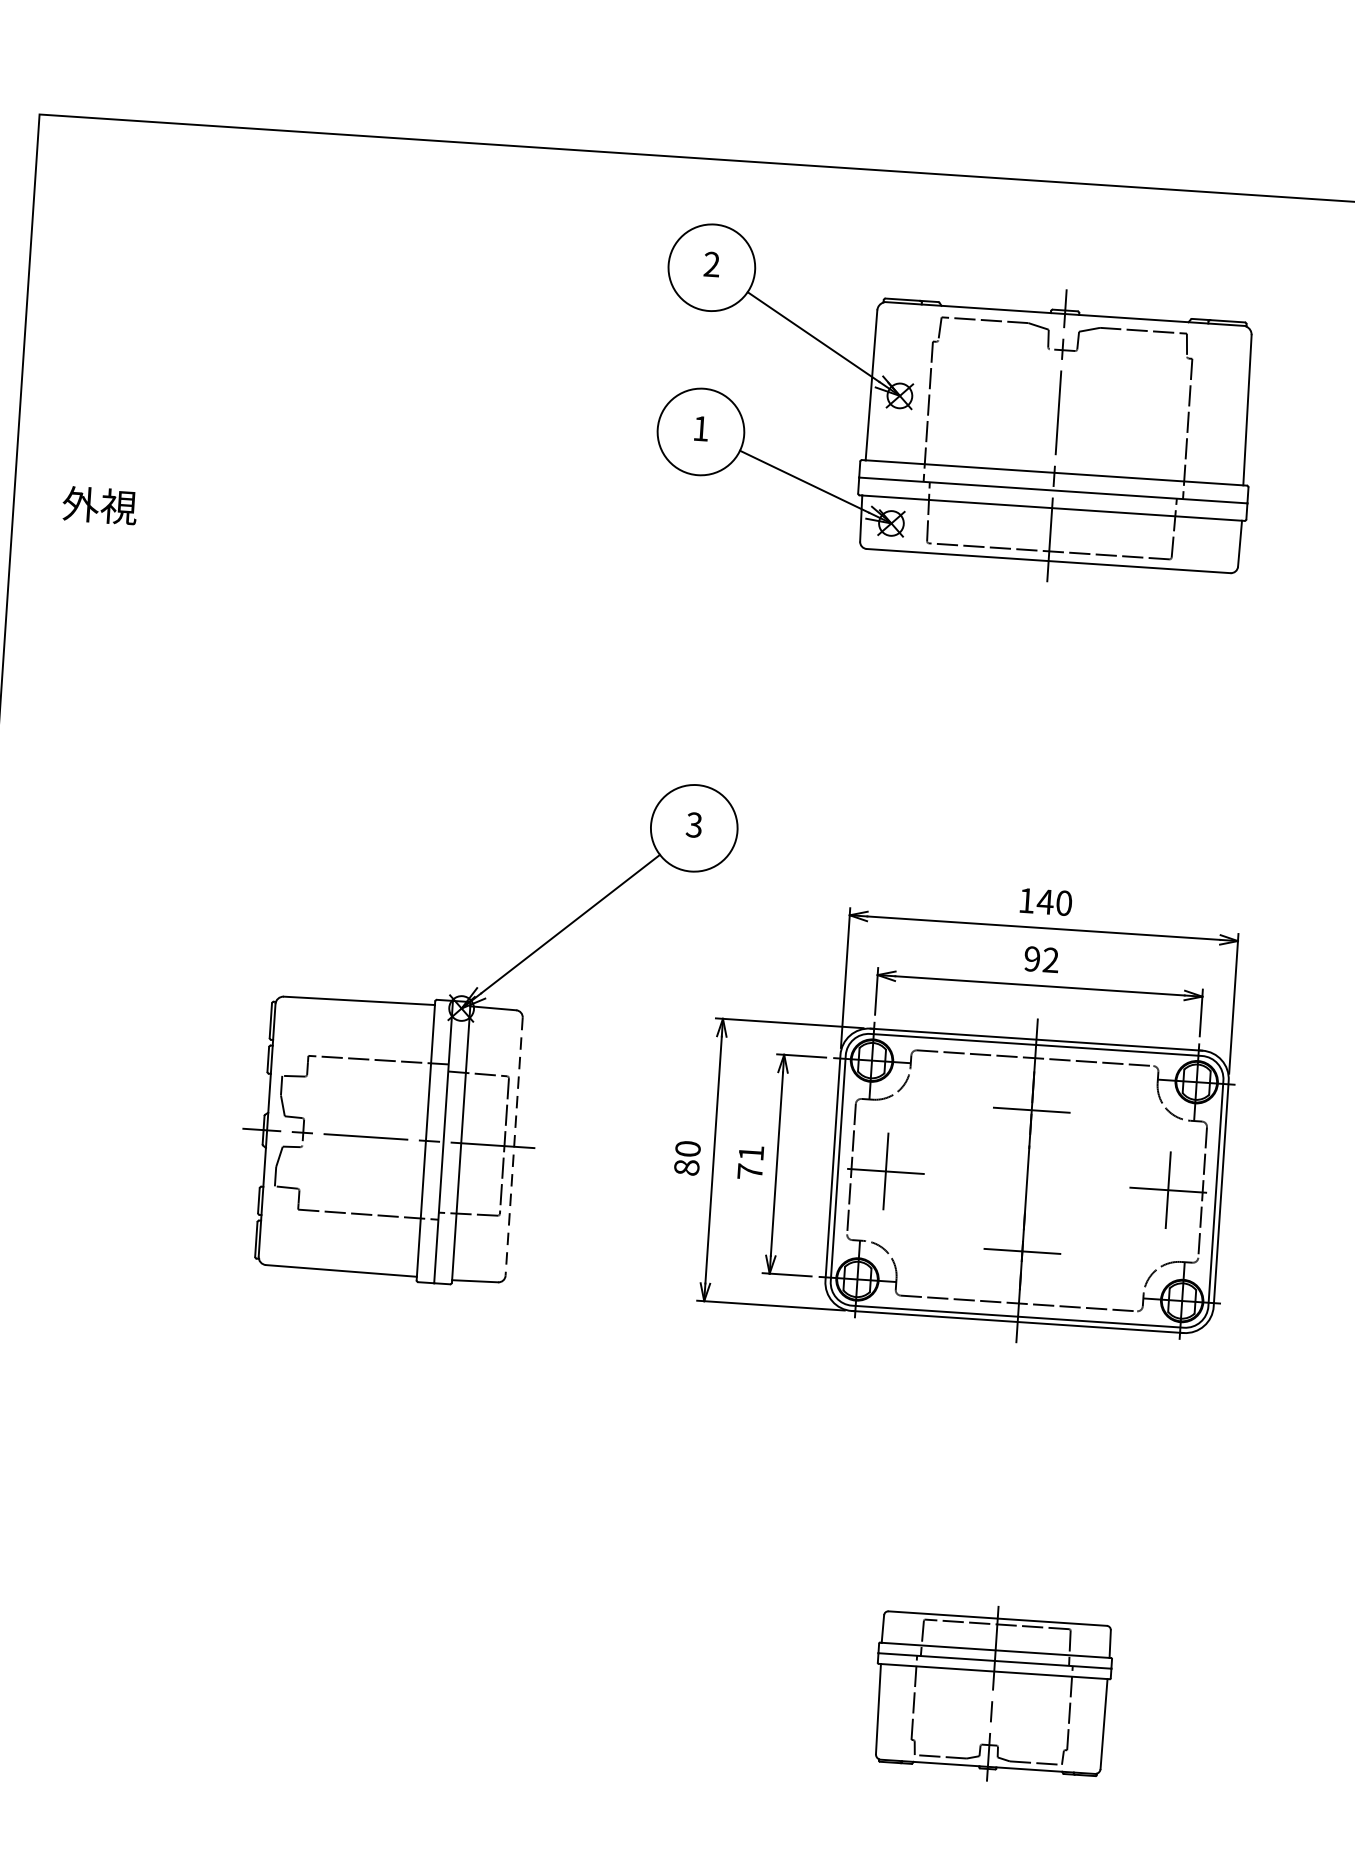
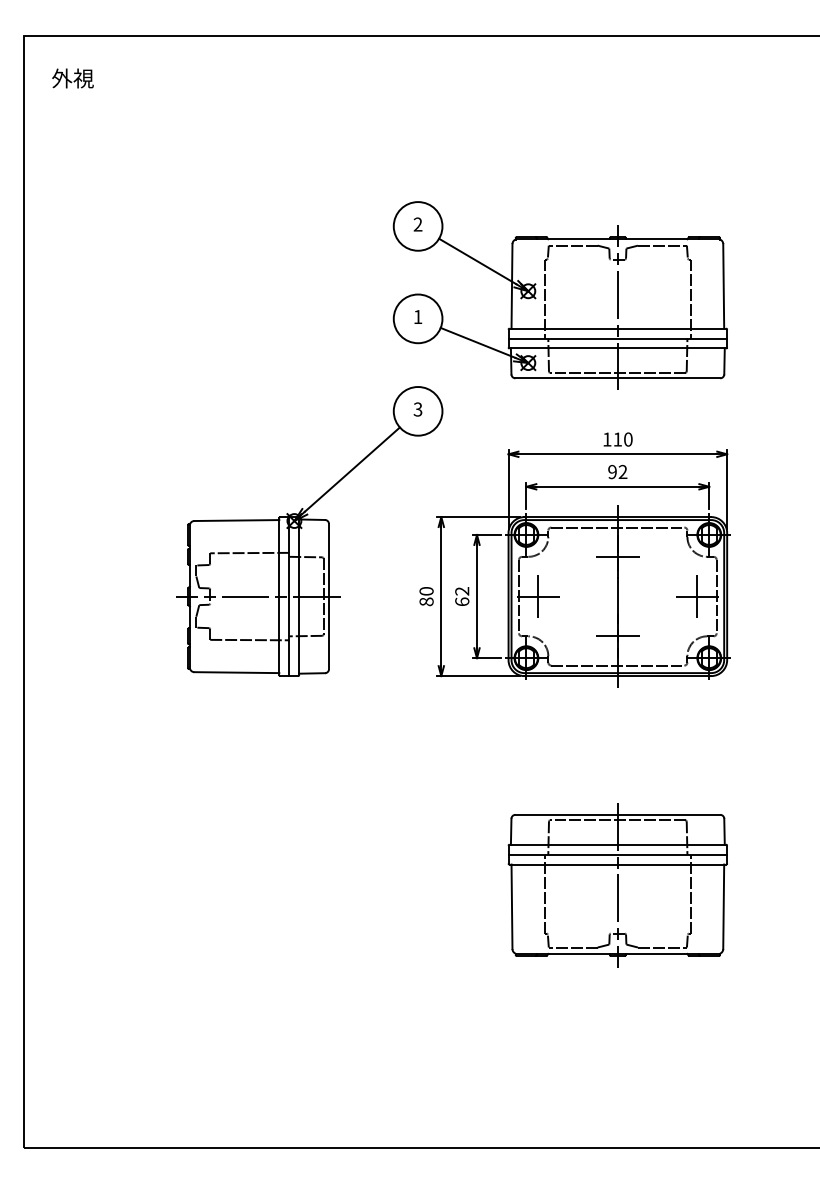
part: (954, 407) -> (559, 295), moved
text: (99, 505) -> (72, 78), moved
text: (1044, 901) -> (617, 439), 140 -> 110
line: (515, 1146) -> (329, 596), dashed -> solid
text: (751, 1162) -> (462, 596), 71 -> 62
part: (992, 1693) -> (617, 885), size x1.67

